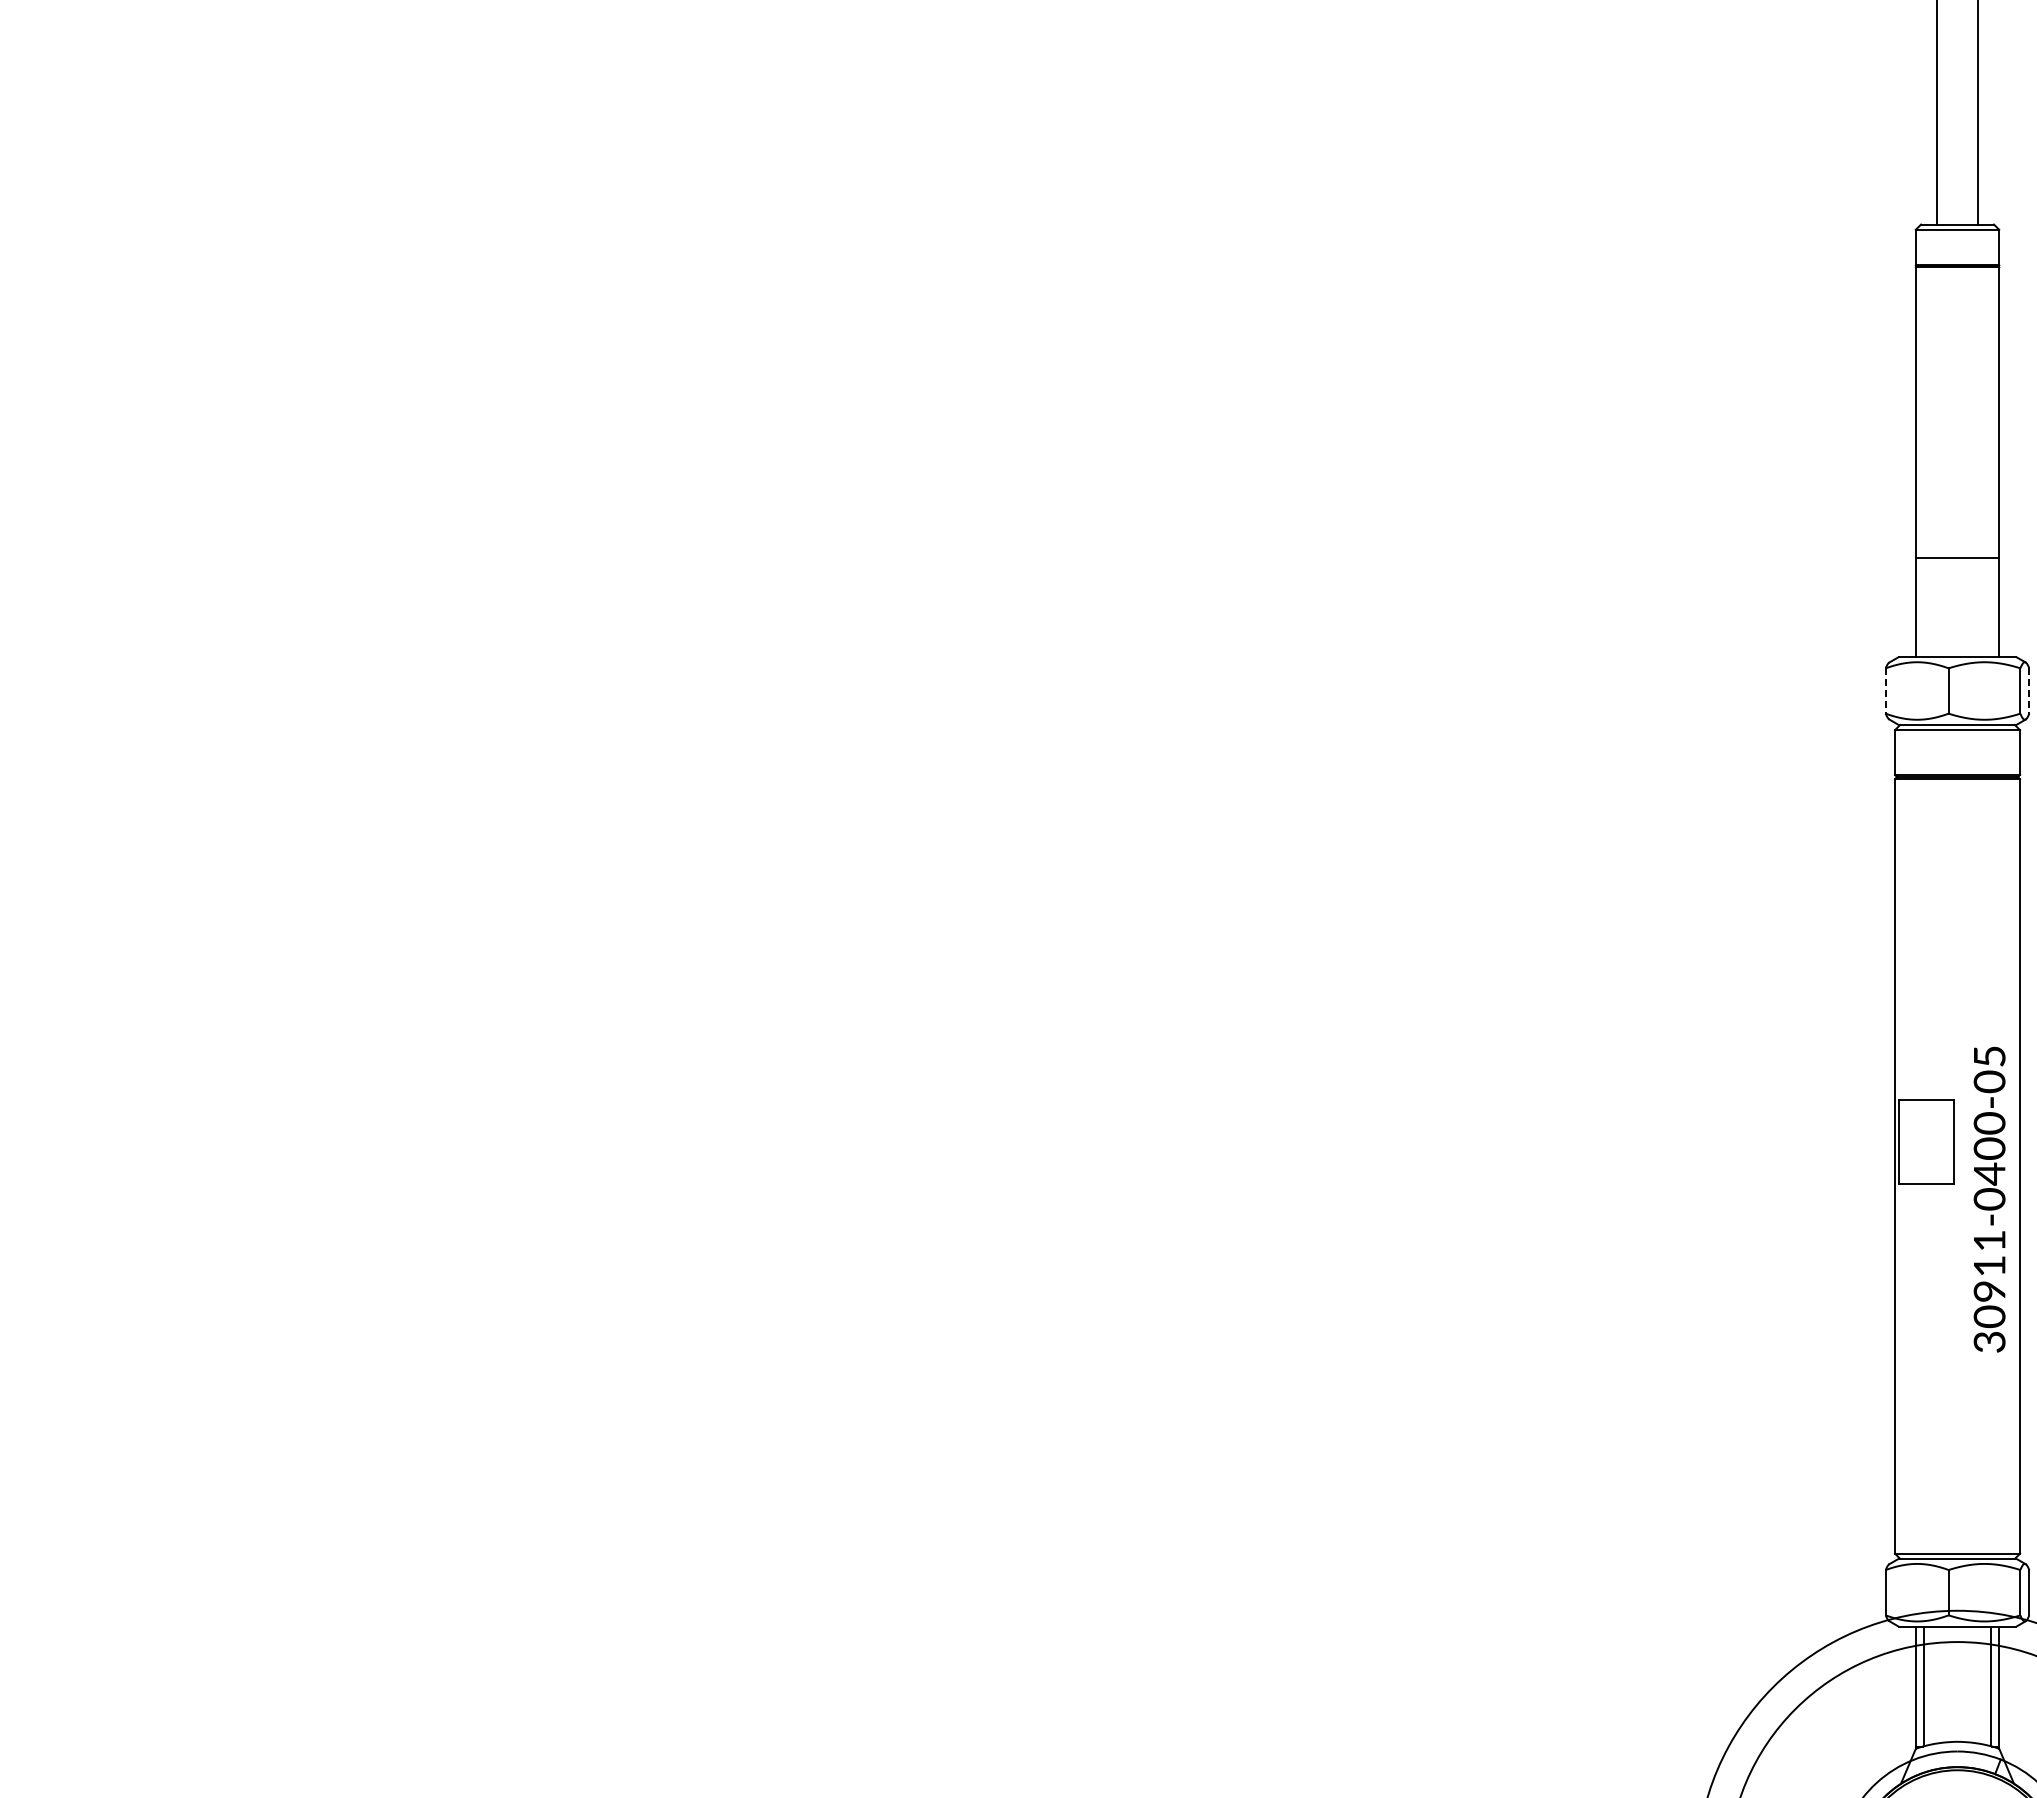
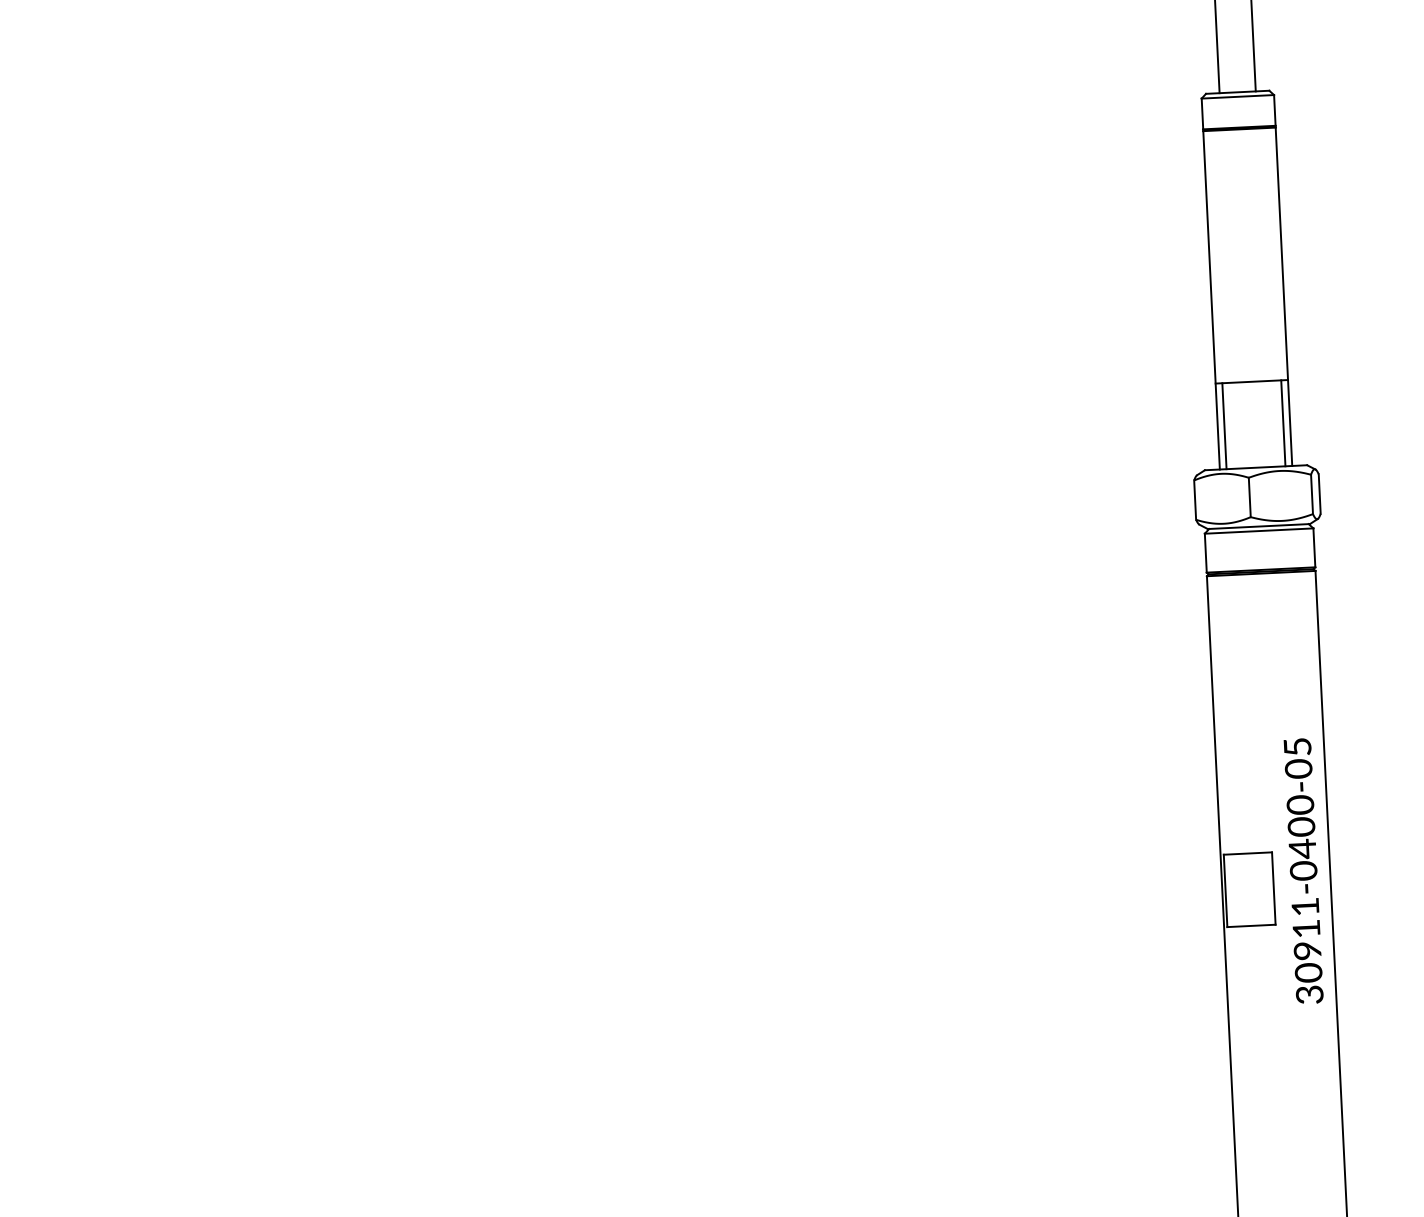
line: (1923, 607) -> (1224, 426), added
line: (1991, 607) -> (1283, 423), added
line: (1885, 691) -> (1194, 500), dashed -> solid
line: (2029, 691) -> (1319, 494), dashed -> solid
text: (1989, 1199) -> (1303, 871), moved

